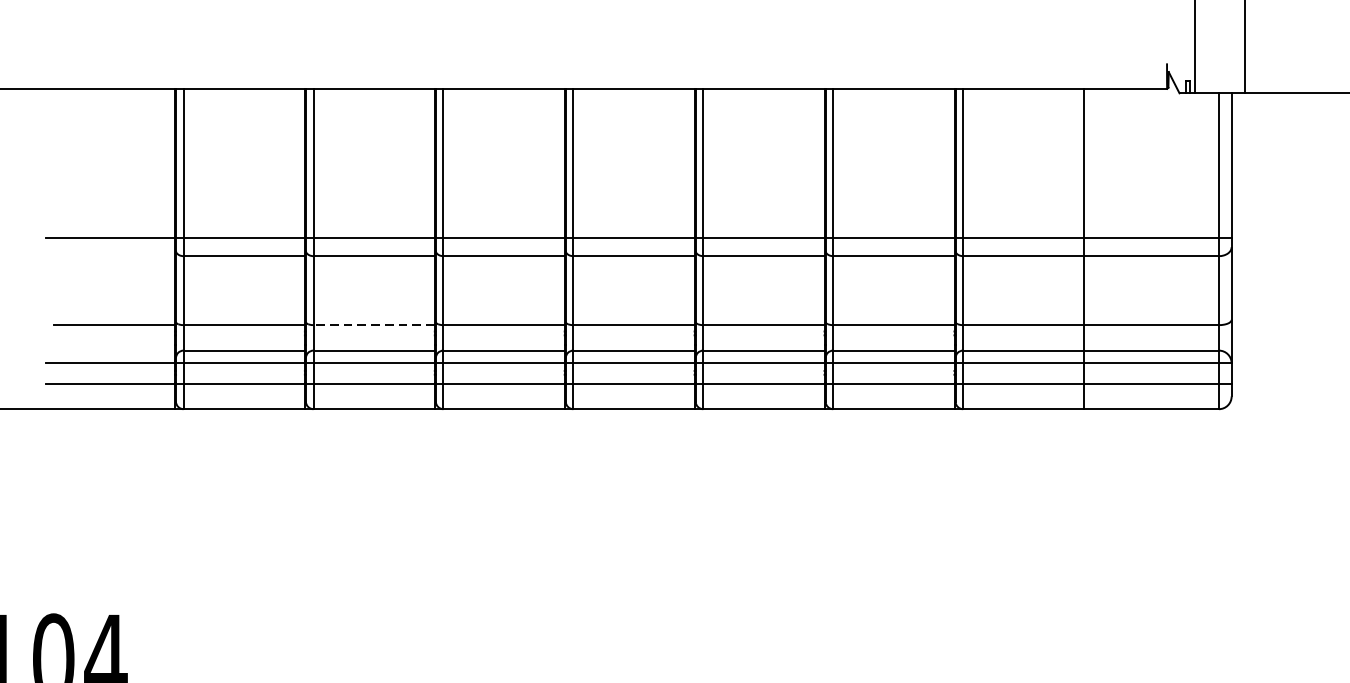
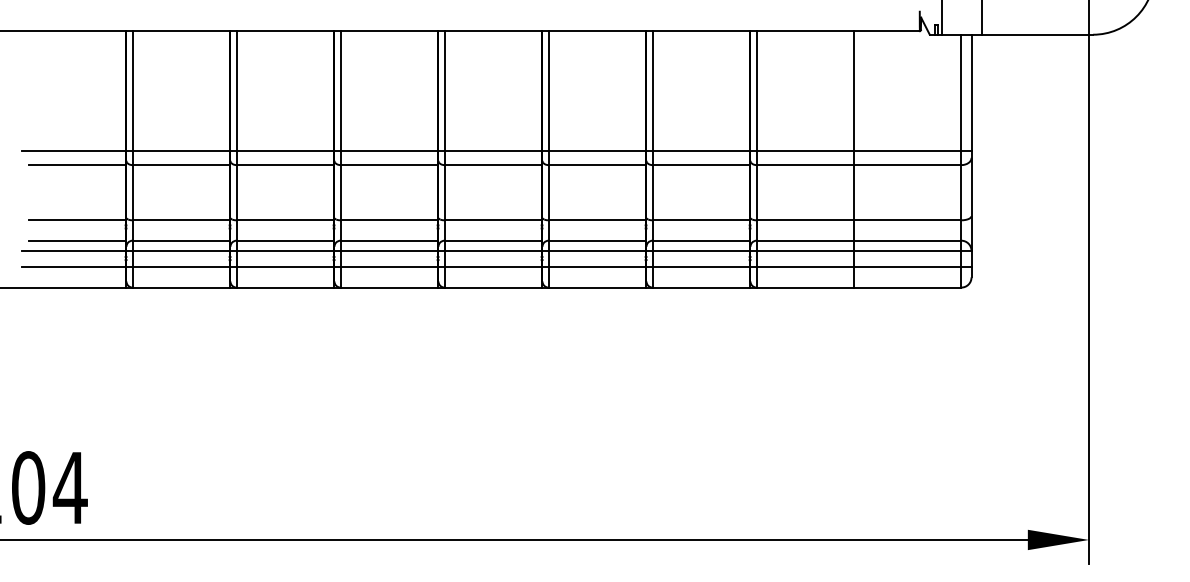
line: (113, 256) -> (76, 165), added
line: (374, 325) -> (285, 220), dashed -> solid
line: (113, 350) -> (76, 240), added

